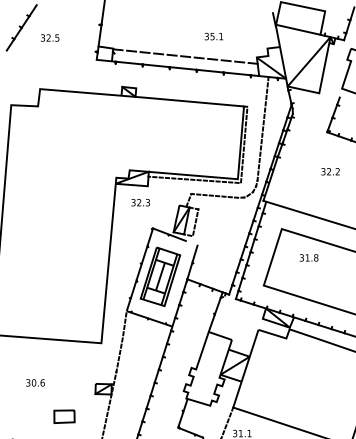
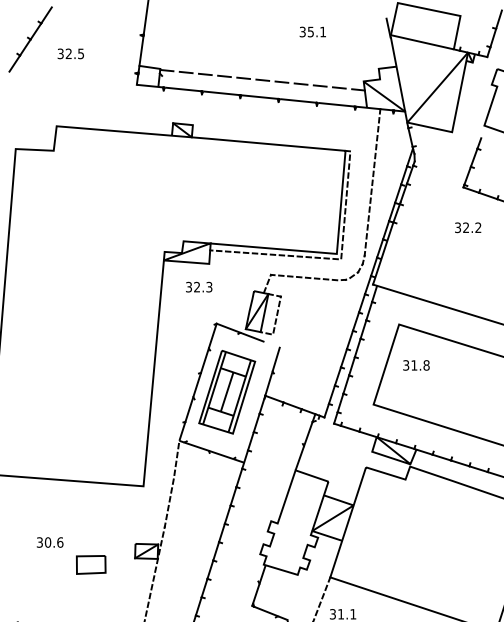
text: (213, 36) -> (312, 31), moved
text: (330, 171) -> (468, 227), moved
text: (308, 257) -> (415, 364), moved
part: (64, 416) -> (91, 564), moved

